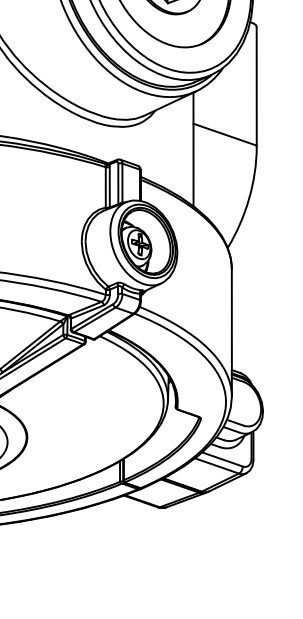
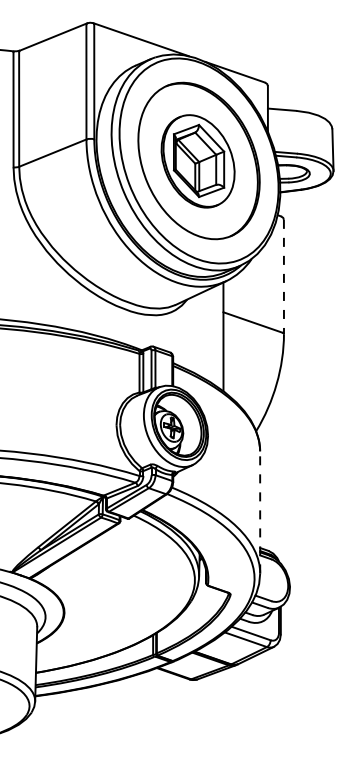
line: (256, 87) -> (283, 277), solid -> dashed
line: (232, 331) -> (260, 511), solid -> dashed

